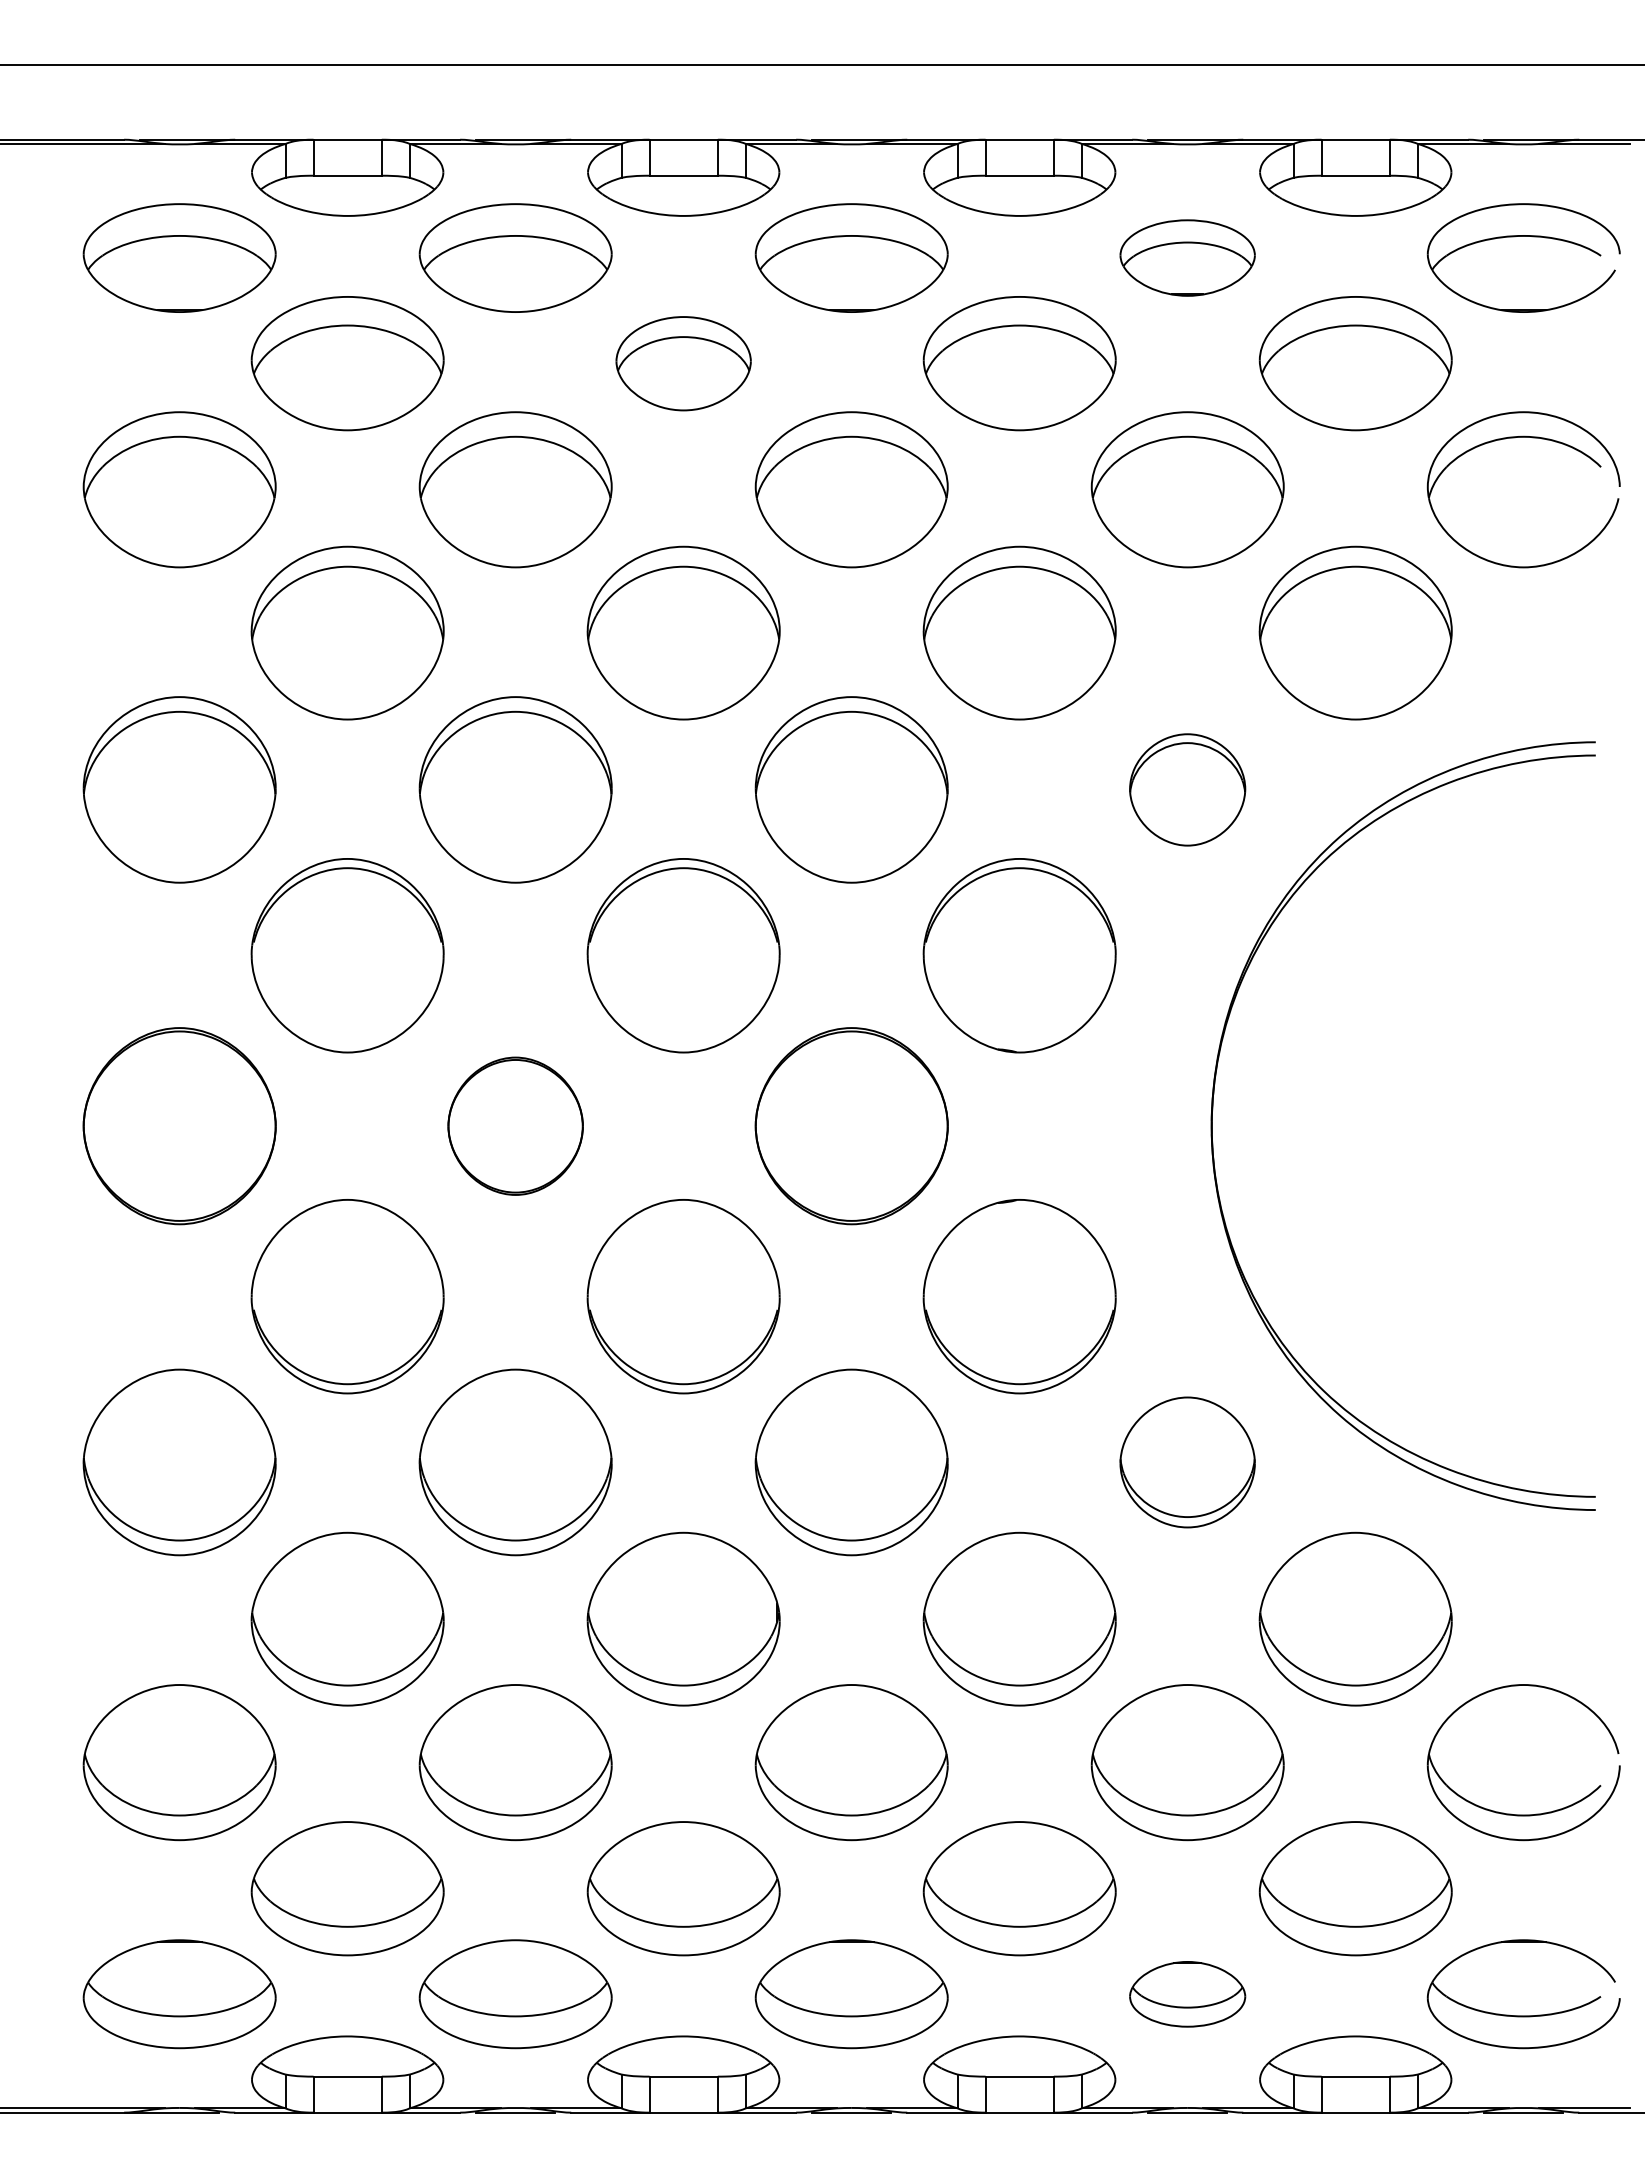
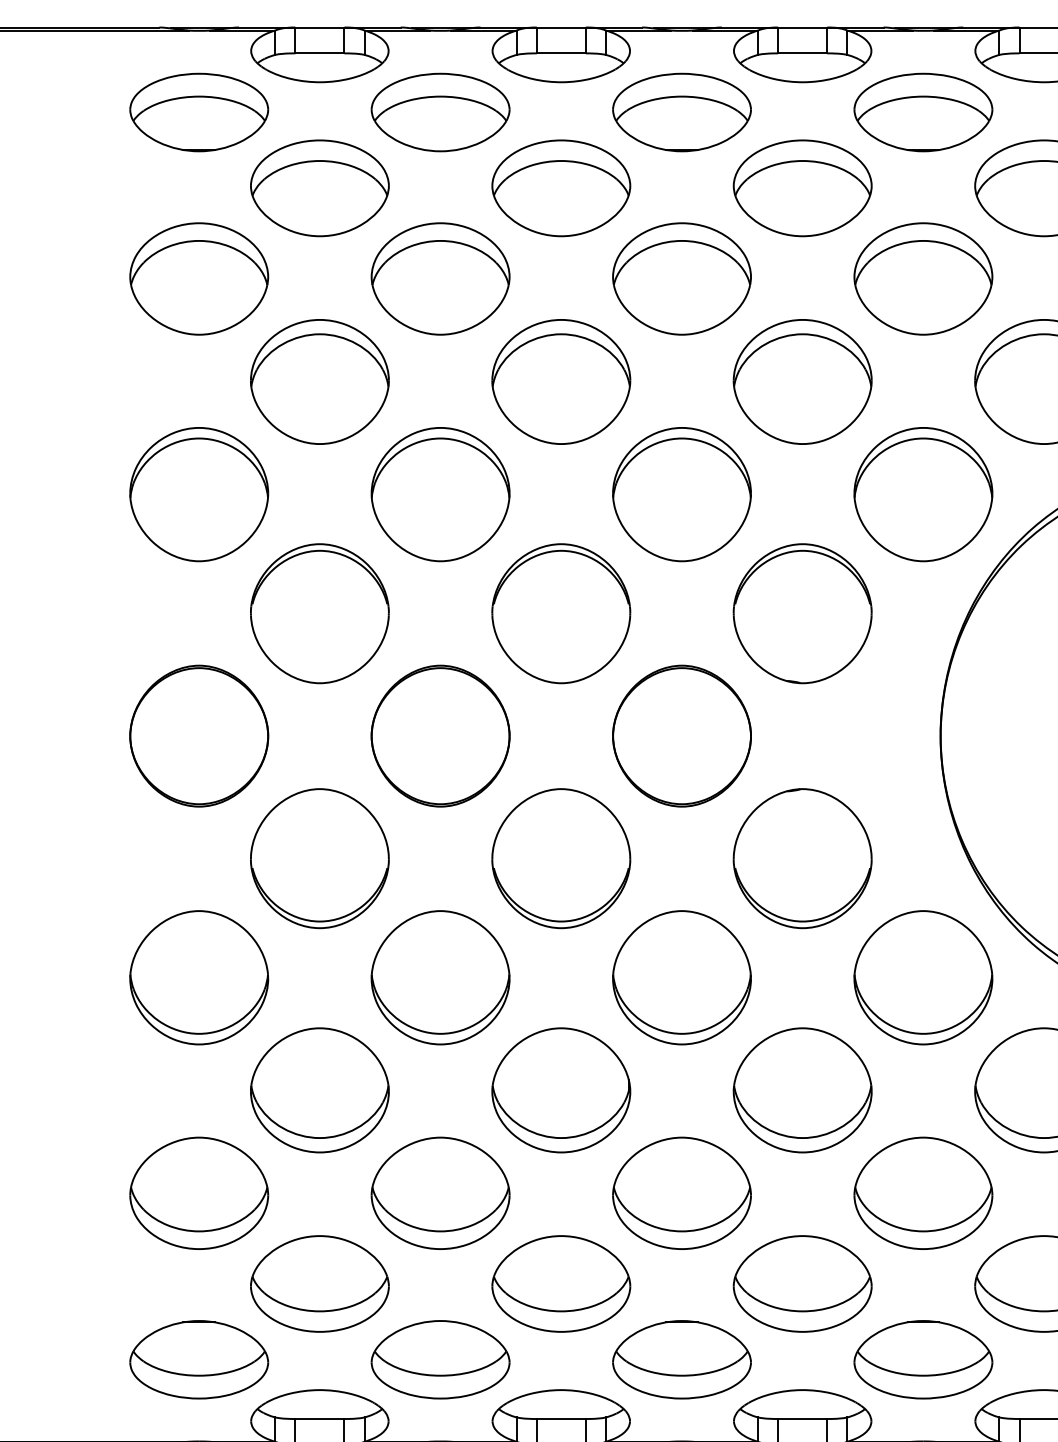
part: (1187, 257) -> (923, 112), size x1.43
part: (683, 363) -> (561, 188), size x1.43
part: (1187, 789) -> (923, 494), size x1.67
part: (515, 1126) -> (440, 736), size x1.43
part: (1187, 1462) -> (923, 977), size x1.43
part: (1187, 1994) -> (923, 1359), size x1.67

